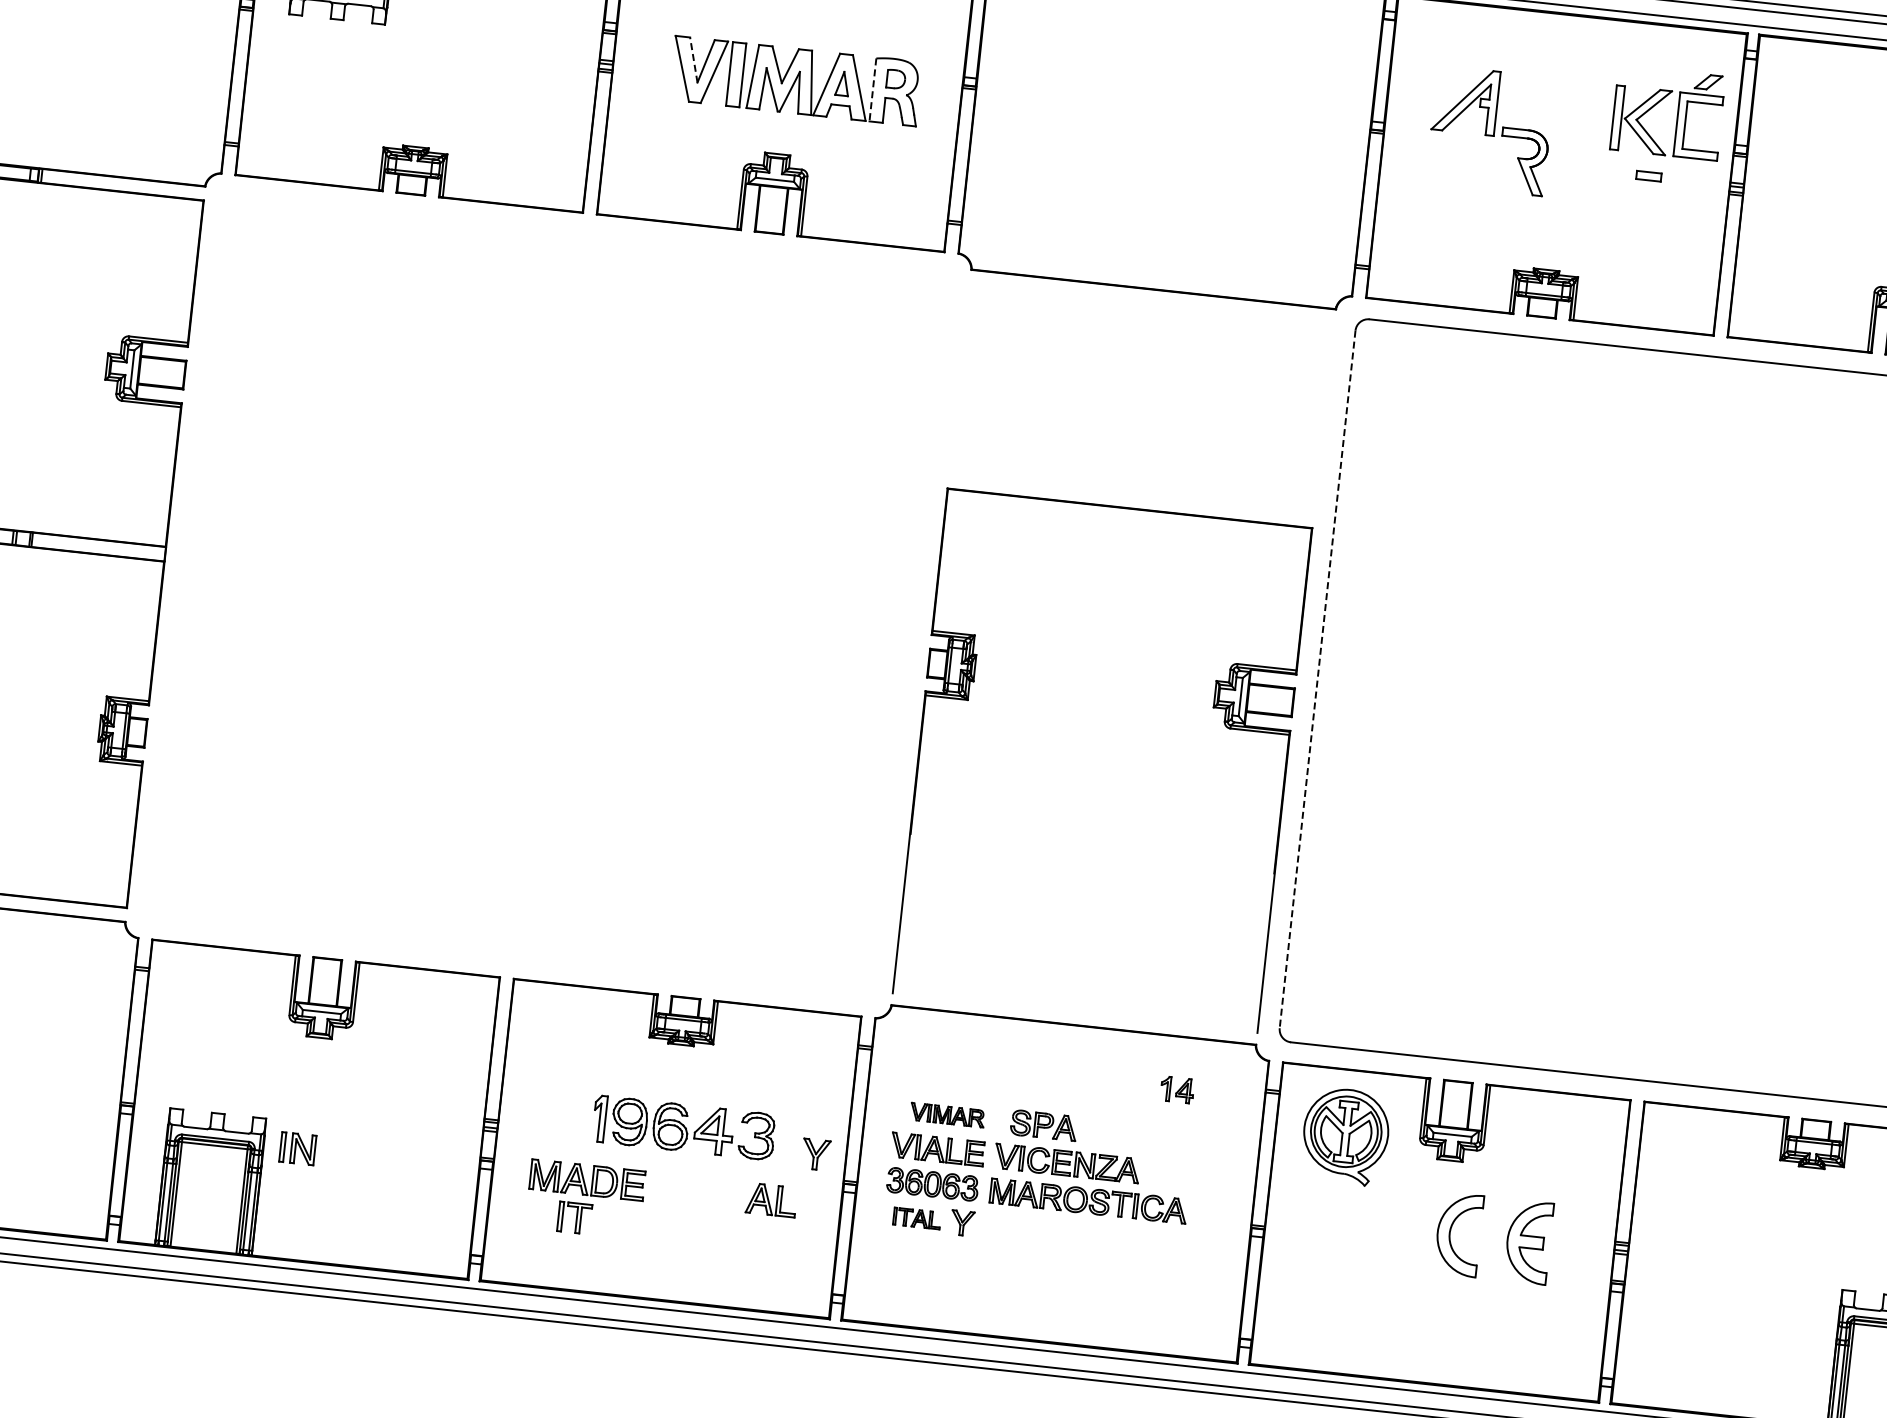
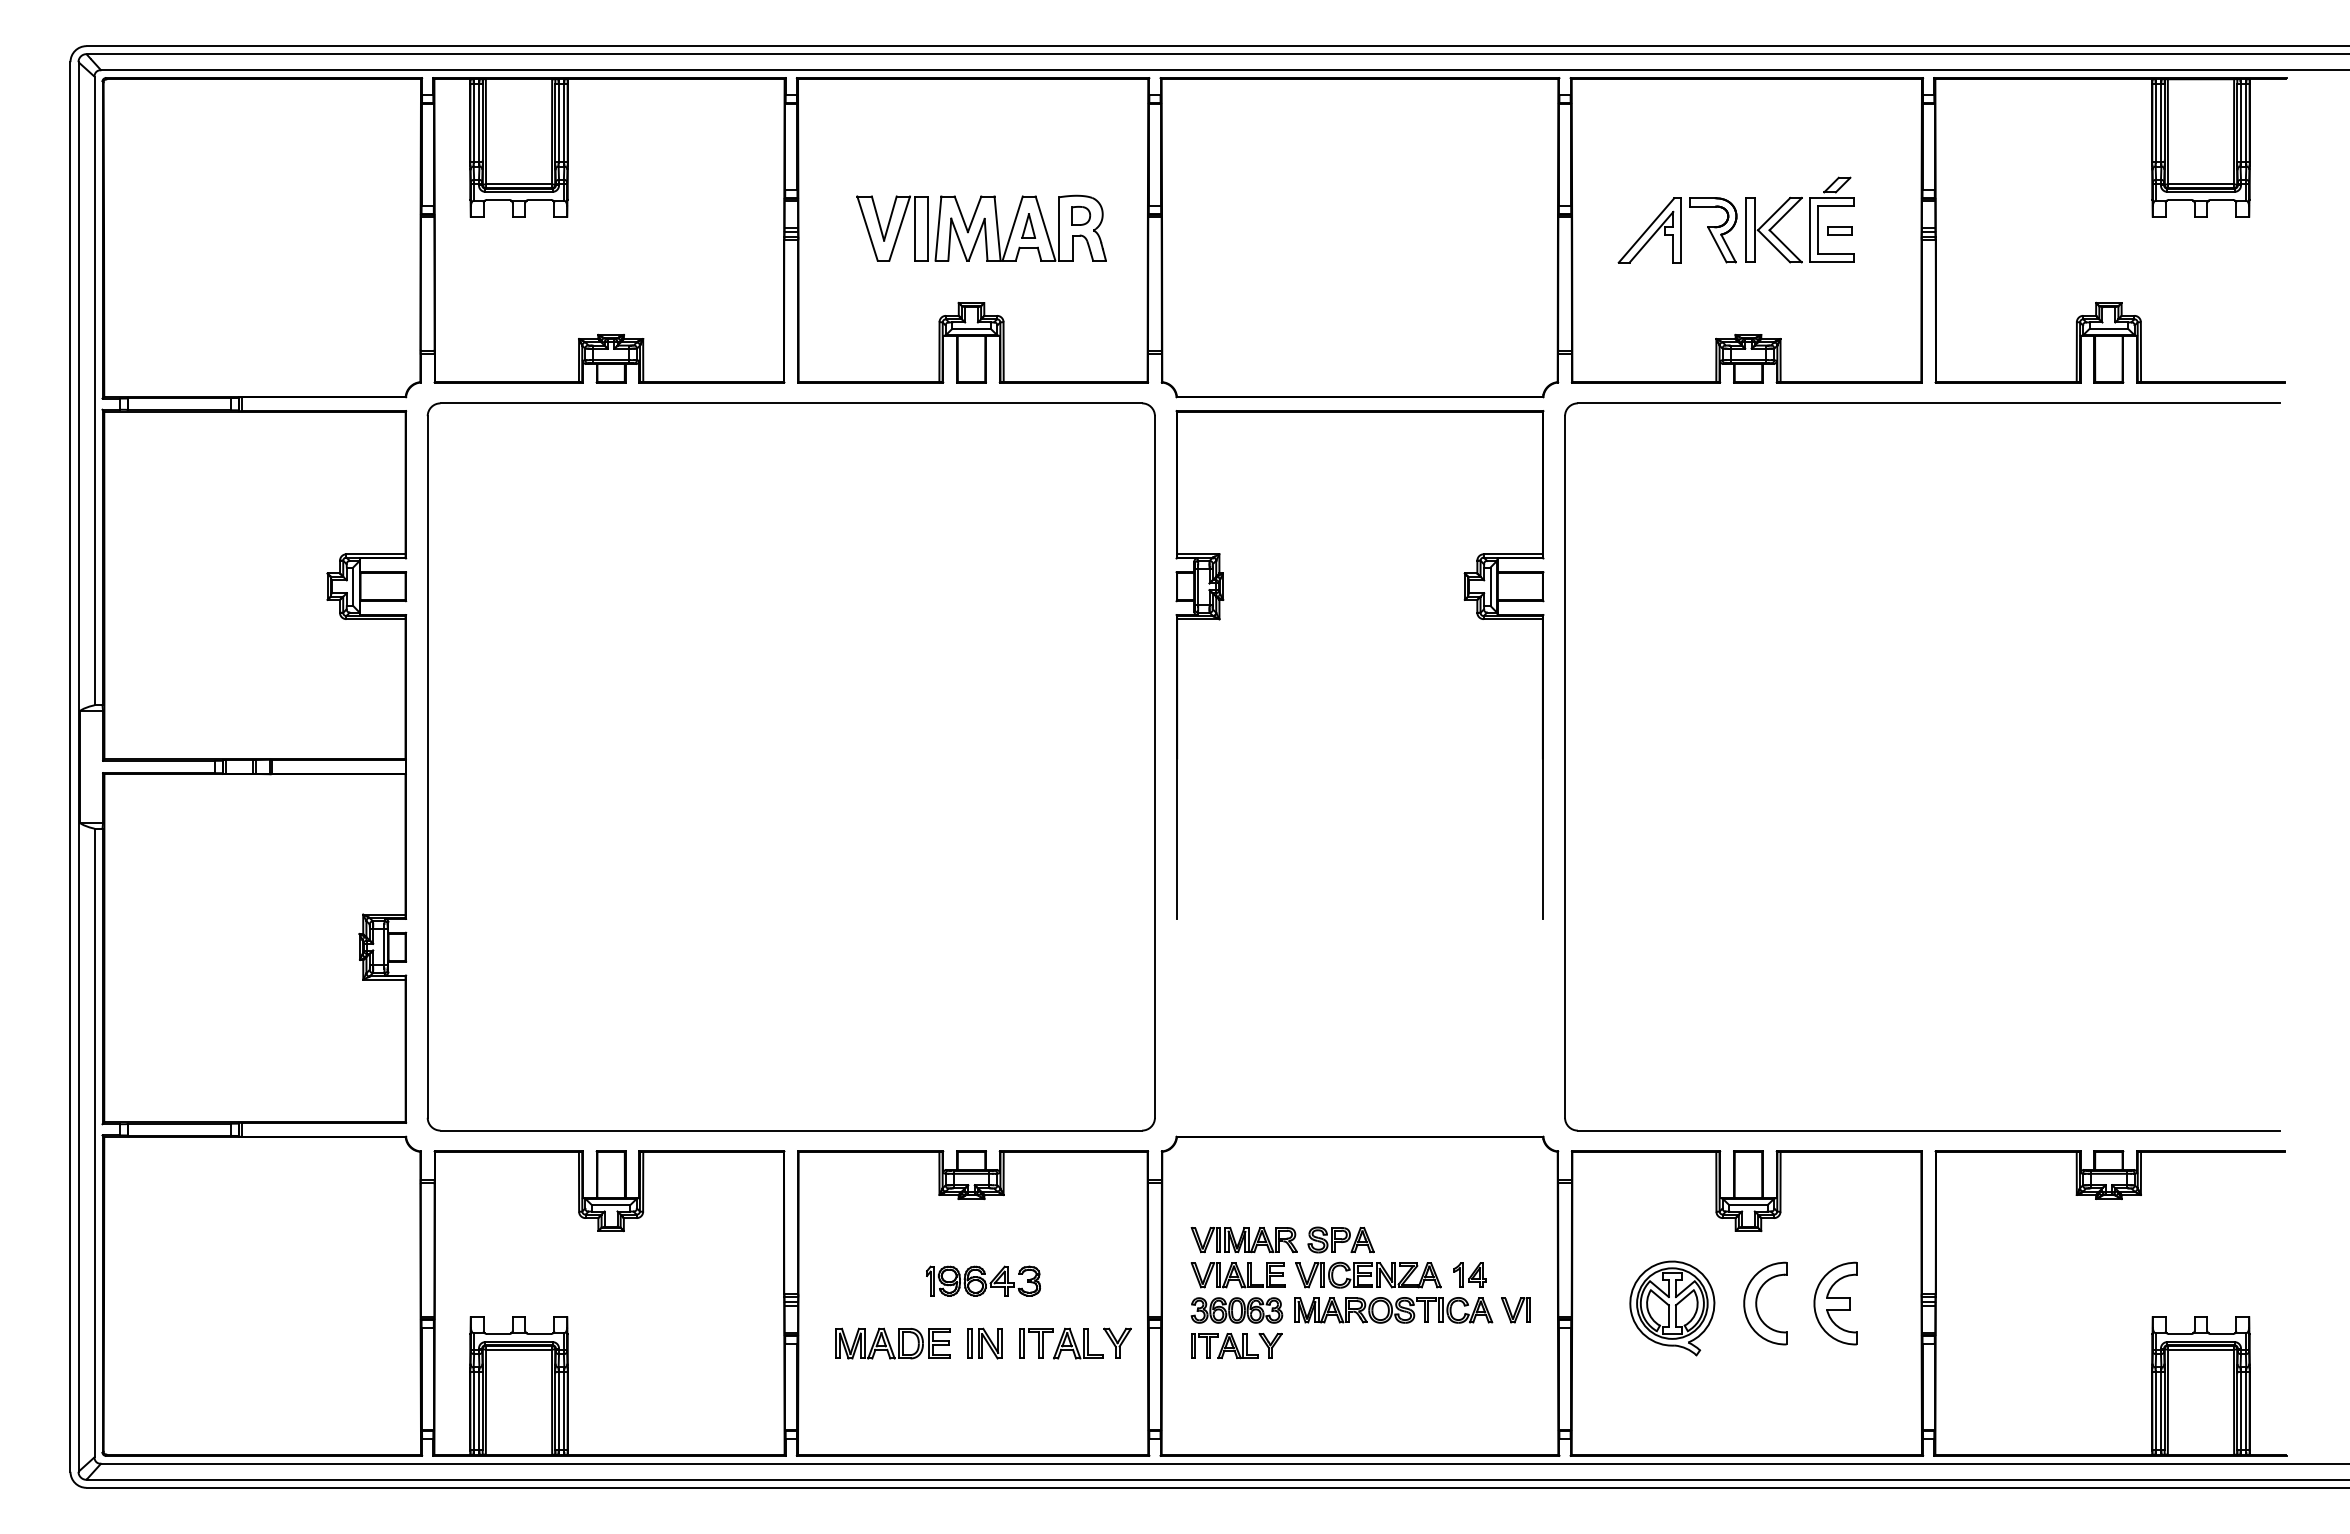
line: (694, 60) -> (878, 218), dashed -> solid
line: (873, 89) -> (1059, 228), dashed -> solid
part: (1465, 100) -> (1649, 230), moved
part: (1677, 113) -> (1809, 219), moved
part: (547, 595) -> (790, 766), added
line: (1318, 679) -> (1565, 766), dashed -> solid
part: (1212, 706) -> (1463, 599), moved
part: (1177, 1089) -> (1469, 1274), moved
part: (946, 1115) -> (1243, 1240), size x1.43
part: (684, 1127) -> (983, 1280), size x0.62
part: (1345, 1136) -> (1672, 1308), moved
part: (297, 1148) -> (984, 1343), moved
part: (815, 1153) -> (1117, 1342), moved
part: (1209, 1214) -> (1515, 1310), added
part: (574, 1217) -> (1036, 1343), moved
part: (916, 1218) -> (1224, 1346), size x1.43

